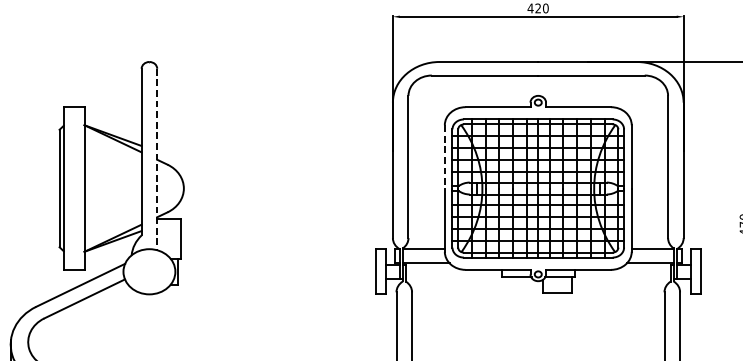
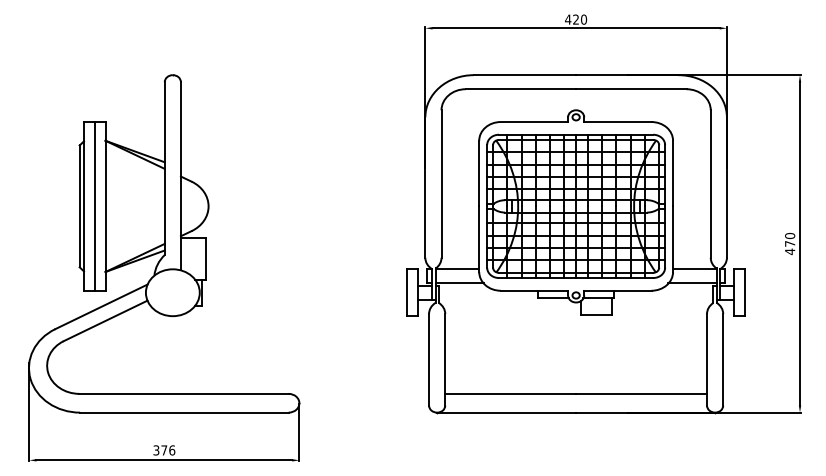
line: (445, 156) -> (479, 173), dashed -> solid
line: (156, 159) -> (180, 176), dashed -> solid
line: (73, 188) -> (94, 206), added

